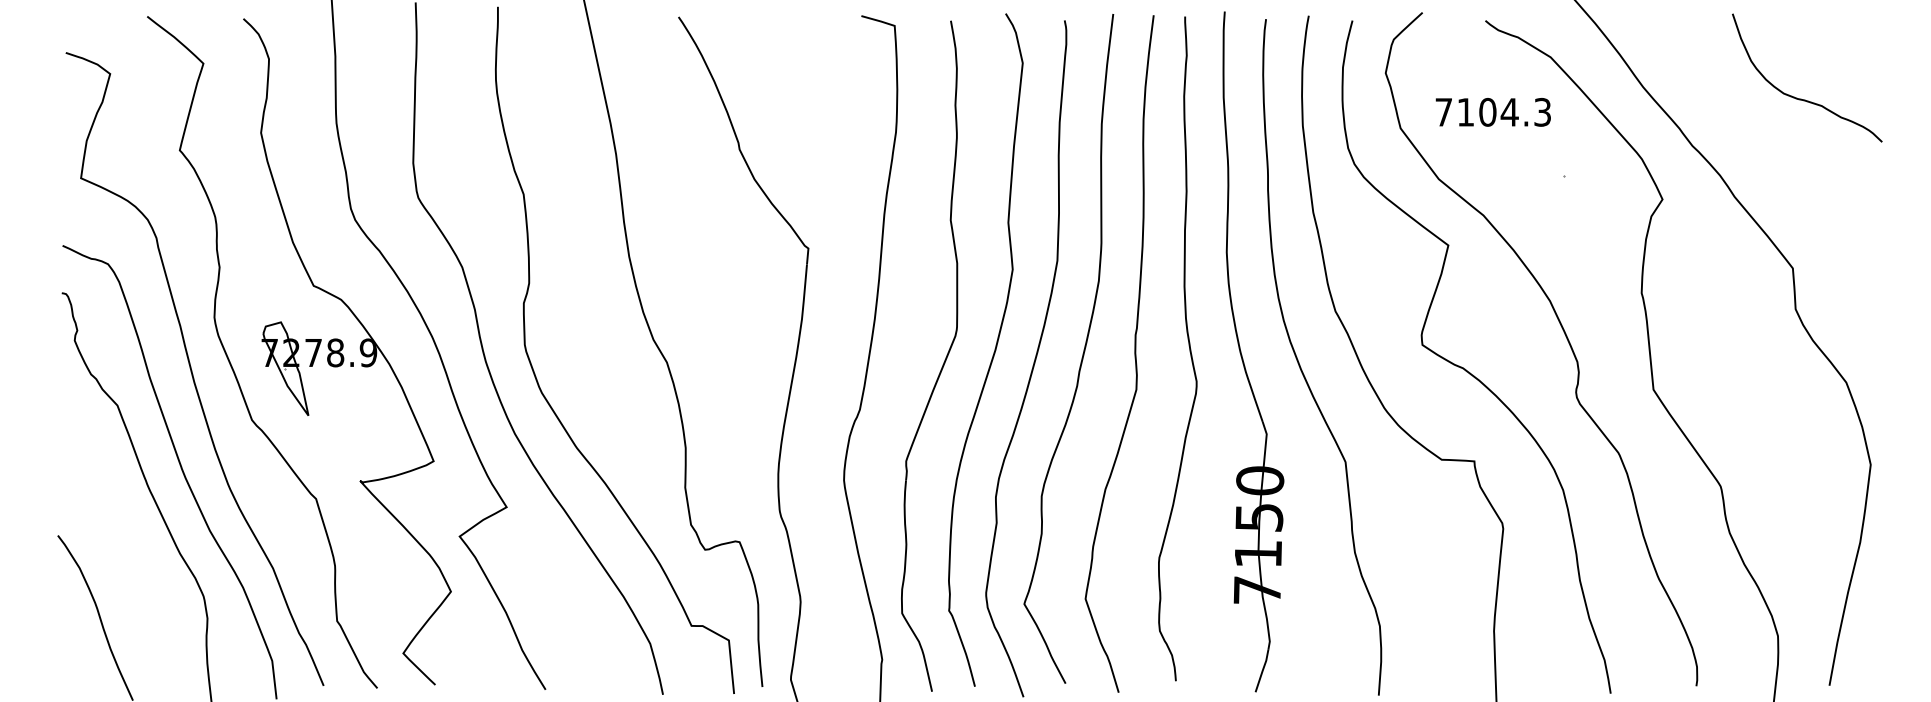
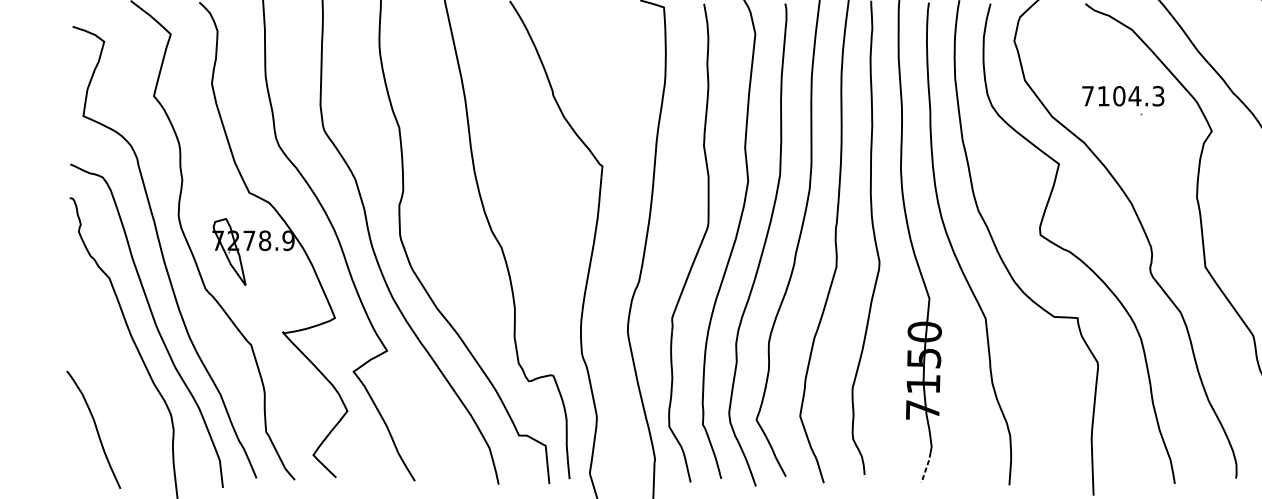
text: (1492, 112) -> (1122, 96), moved
line: (1262, 671) -> (926, 468), solid -> dashed

